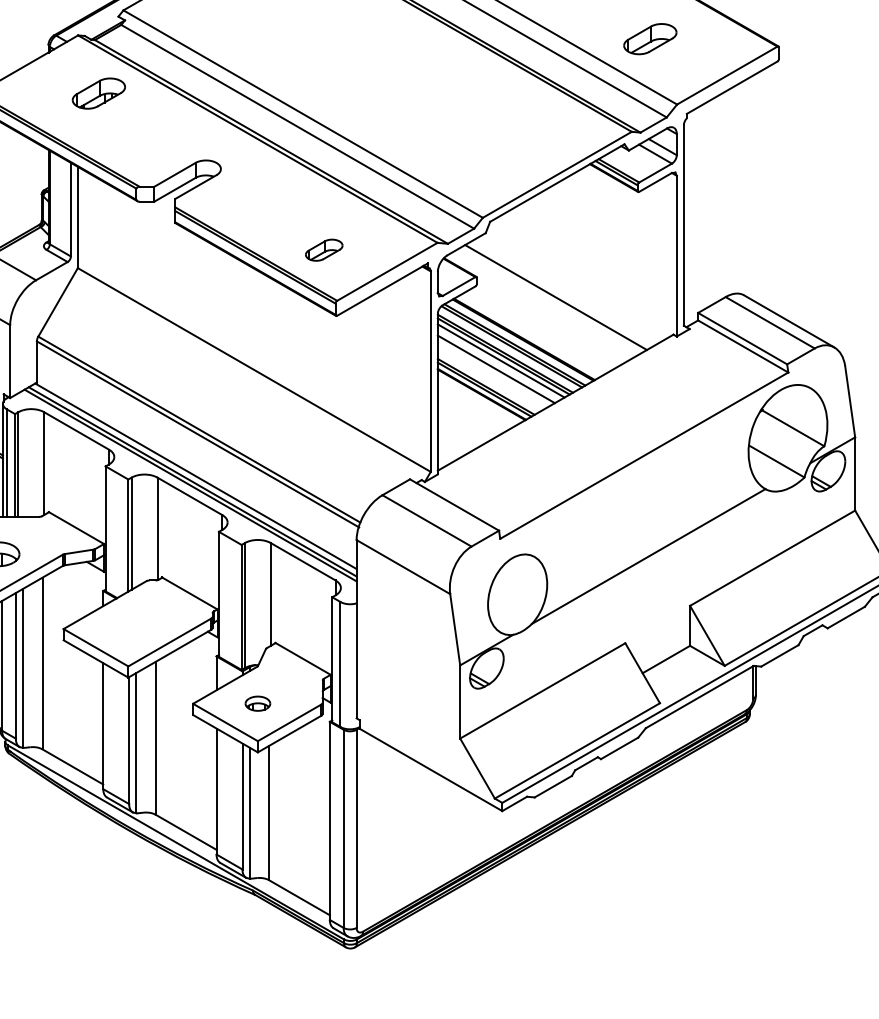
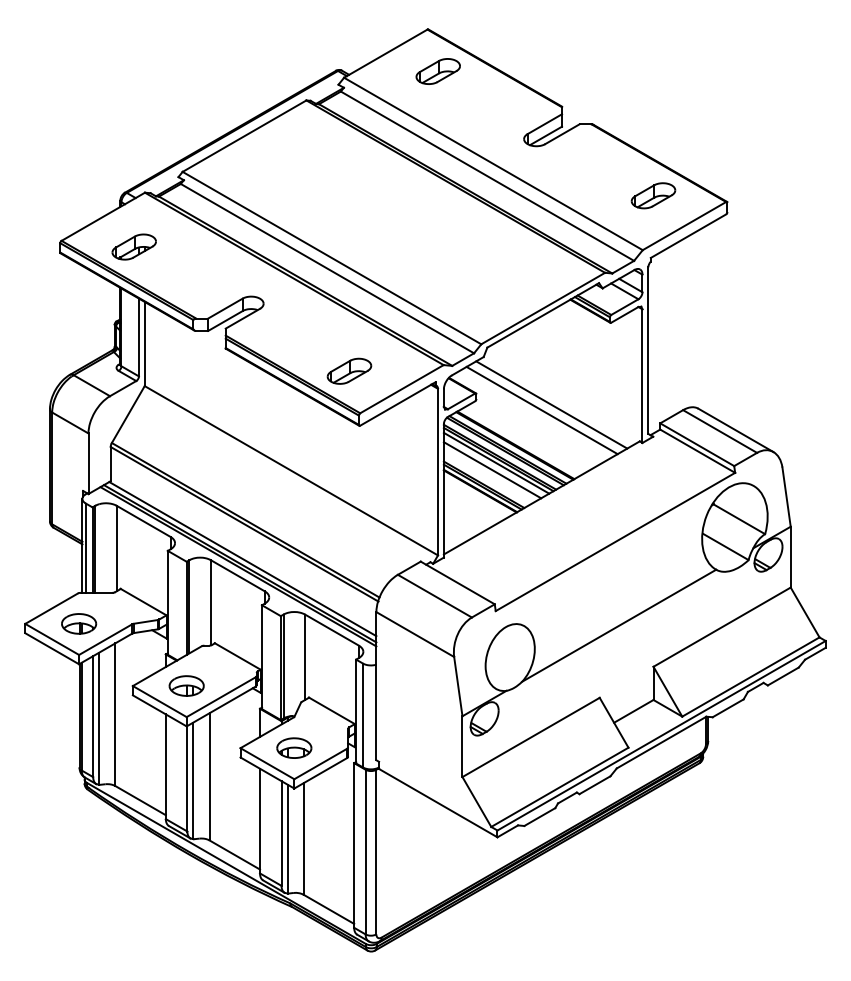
part: (650, 38) -> (653, 195), moved
part: (98, 92) -> (133, 246), moved
part: (324, 249) -> (349, 370), size x1.43
line: (567, 290) -> (551, 404), added
part: (128, 628) -> (186, 685), added
part: (258, 703) -> (294, 747), size x1.67

